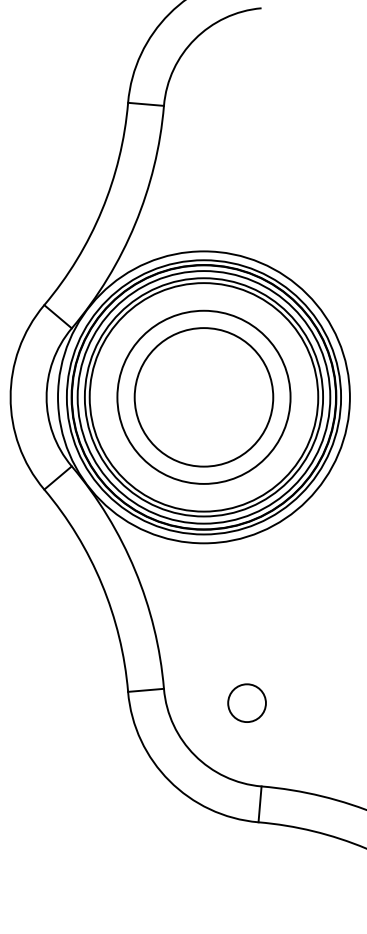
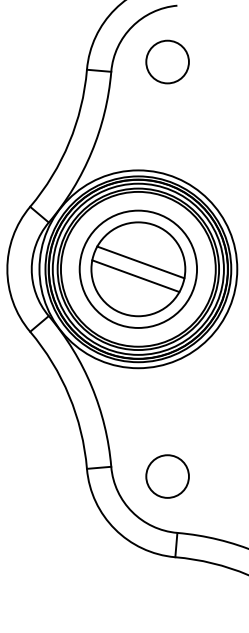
circle: (246, 90) -> (167, 61), added
line: (207, 387) -> (140, 262), added
line: (199, 407) -> (135, 276), added
circle: (246, 703) -> (167, 476), size x1.67

